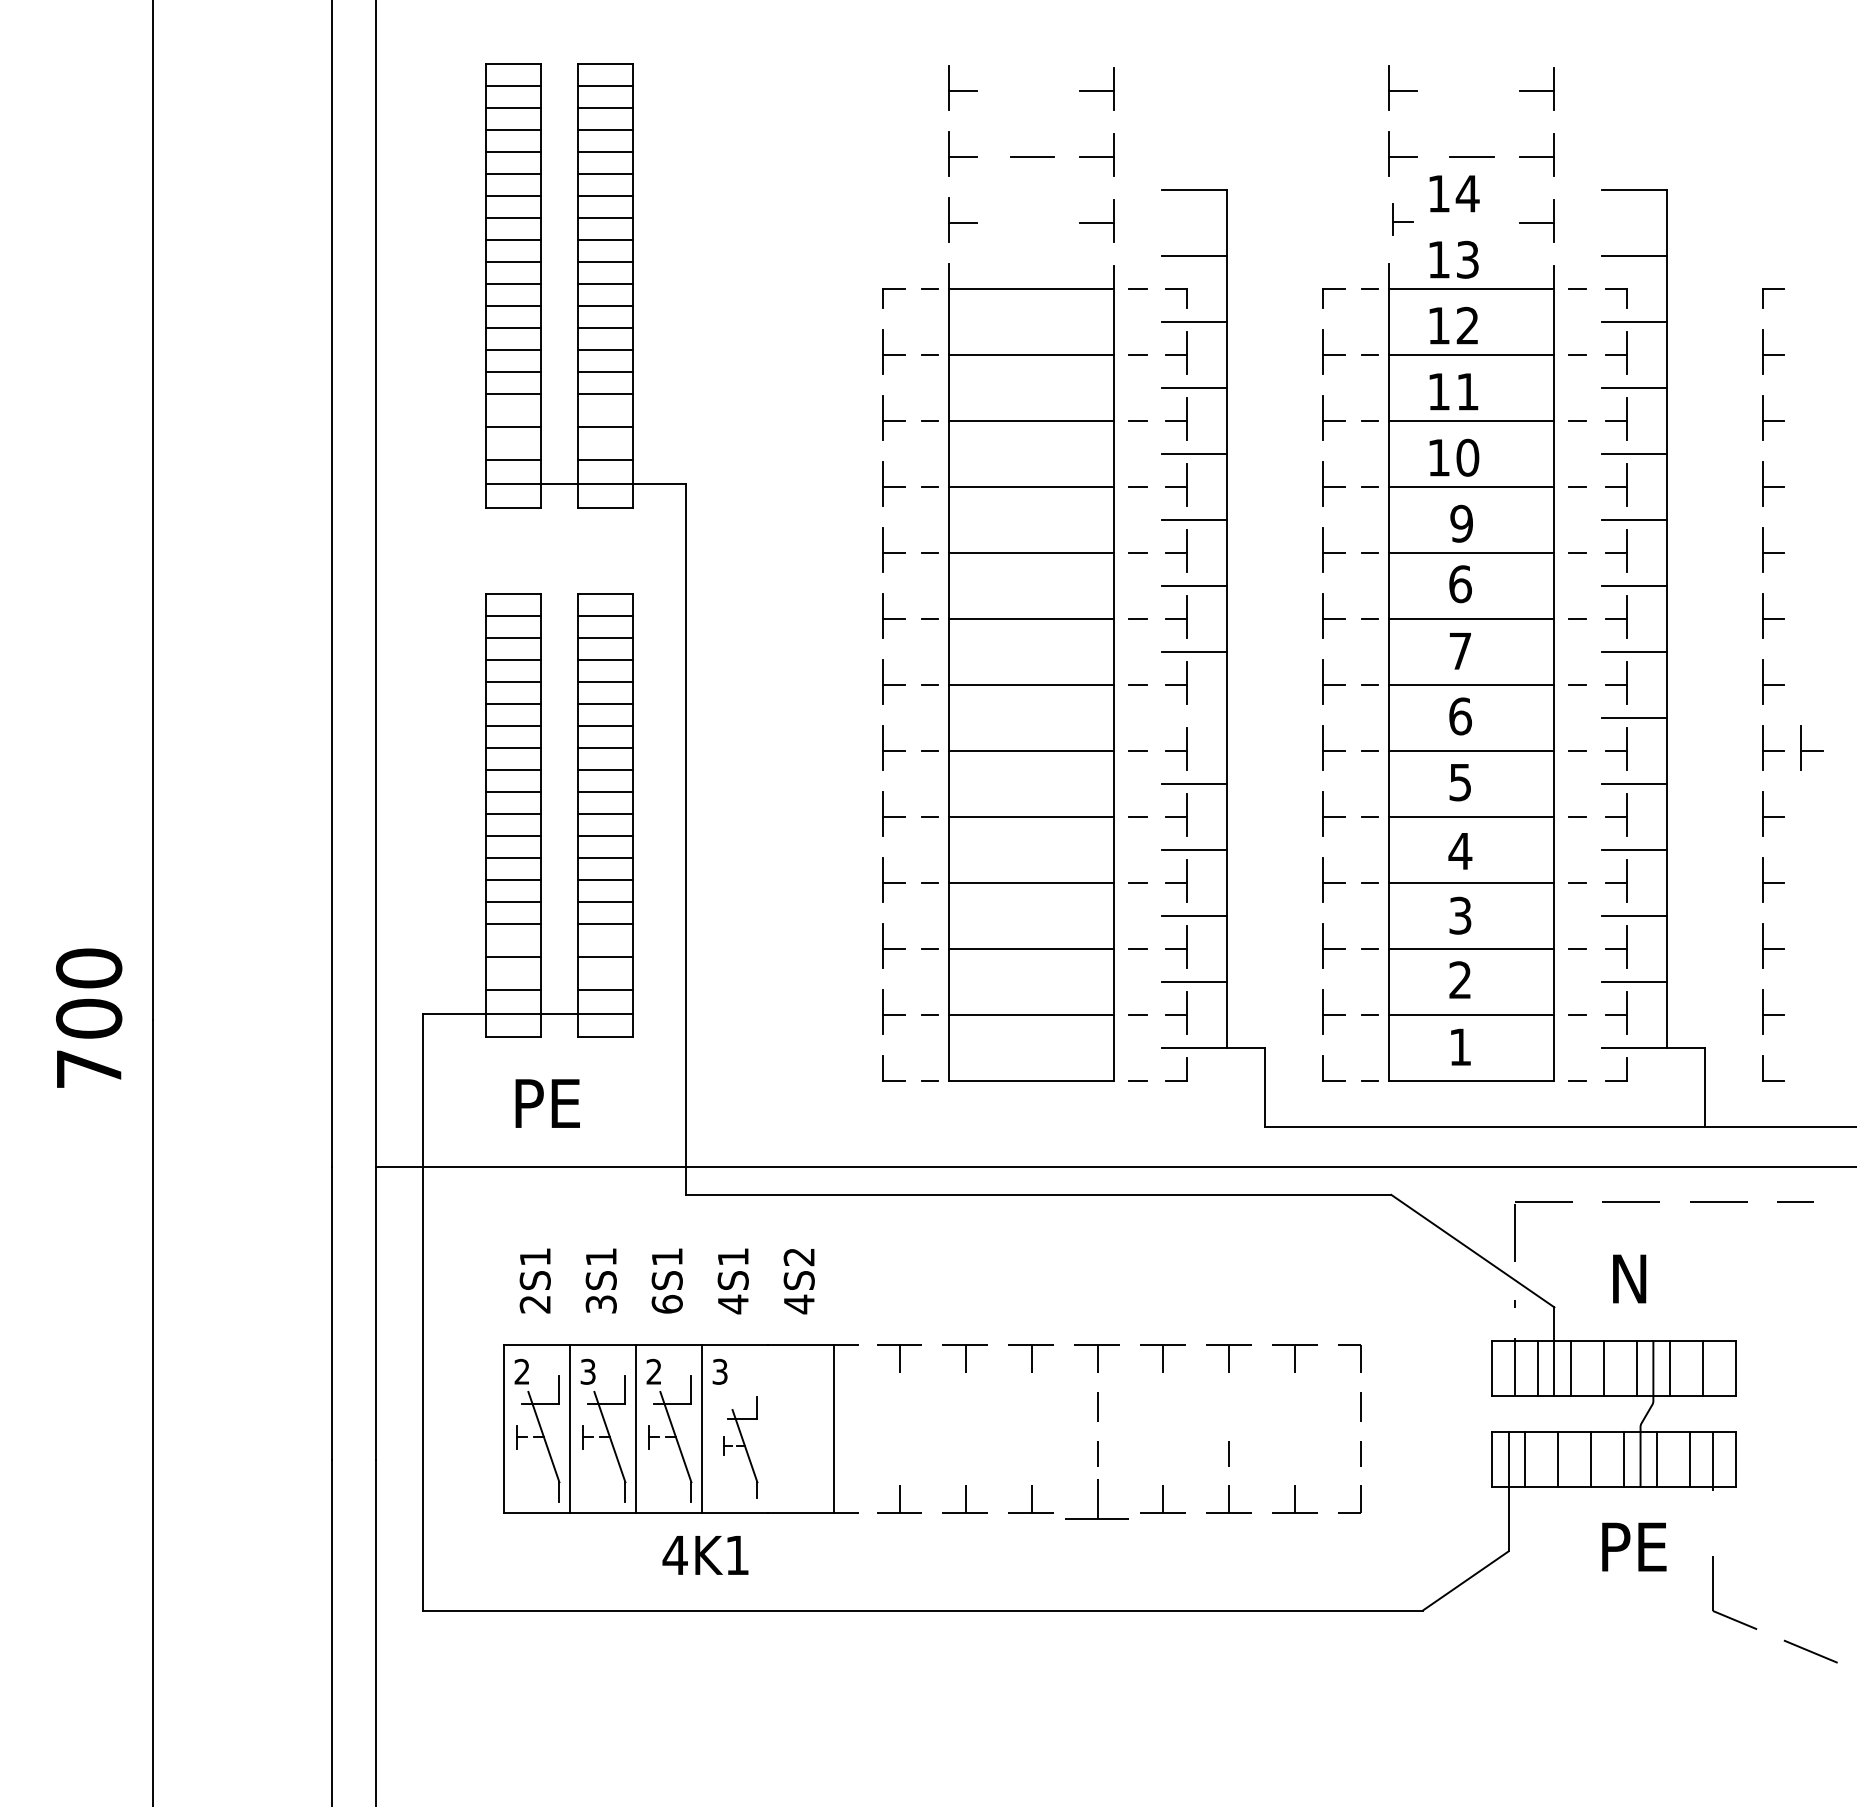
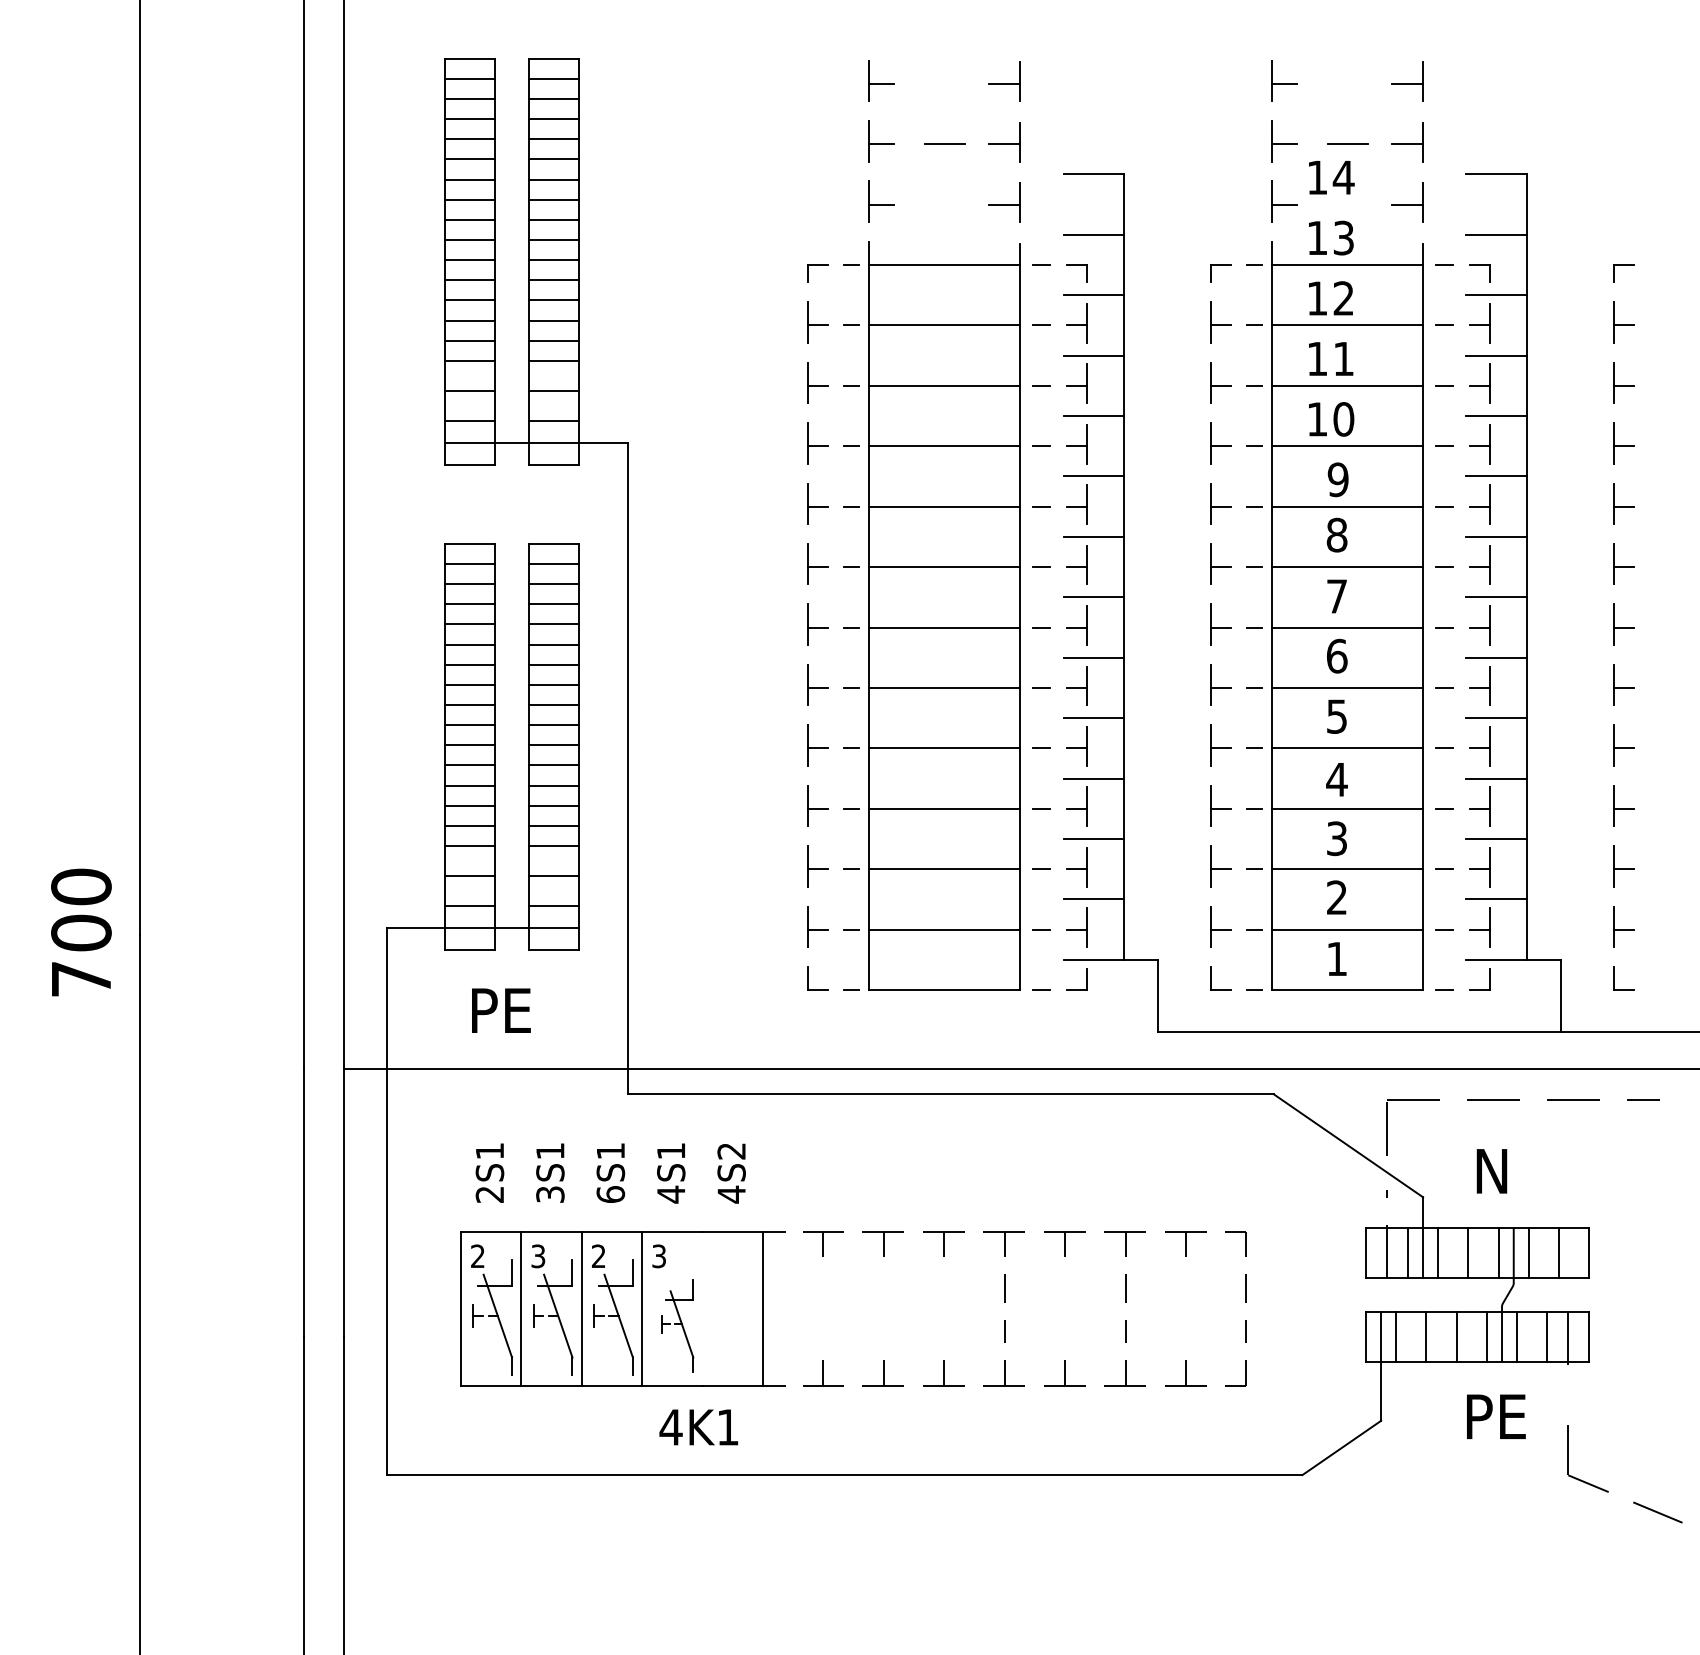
part: (1403, 219) -> (1284, 201), size x1.43
text: (1459, 583) -> (1336, 534), 6 -> 8
line: (1194, 717) -> (1093, 657), added
part: (1811, 747) -> (1658, 684), removed
line: (1229, 1406) -> (1125, 1288), added
part: (1096, 1499) -> (1003, 1373), size x0.71
text: (705, 1555) -> (698, 1427), moved

